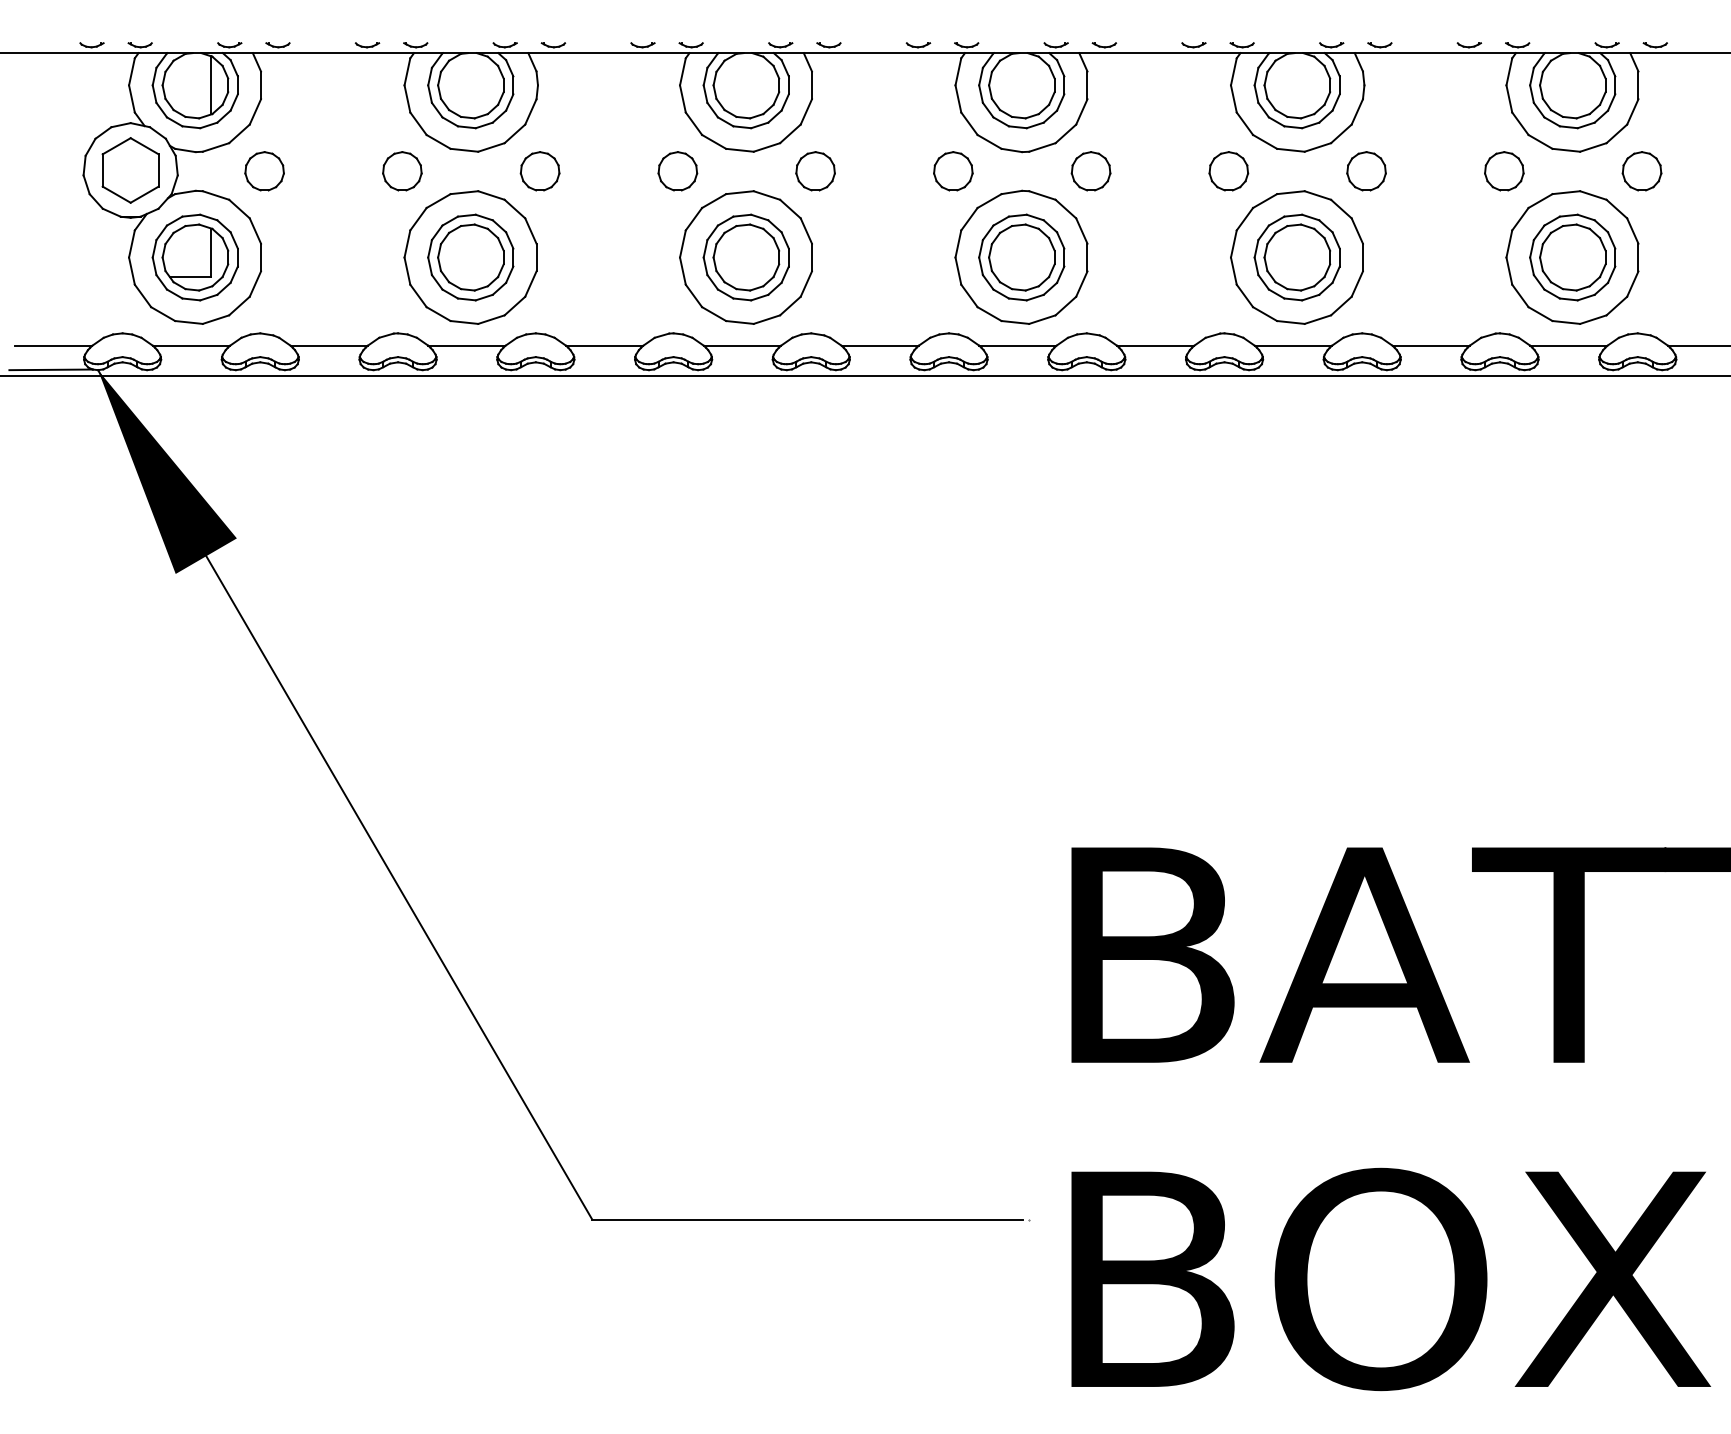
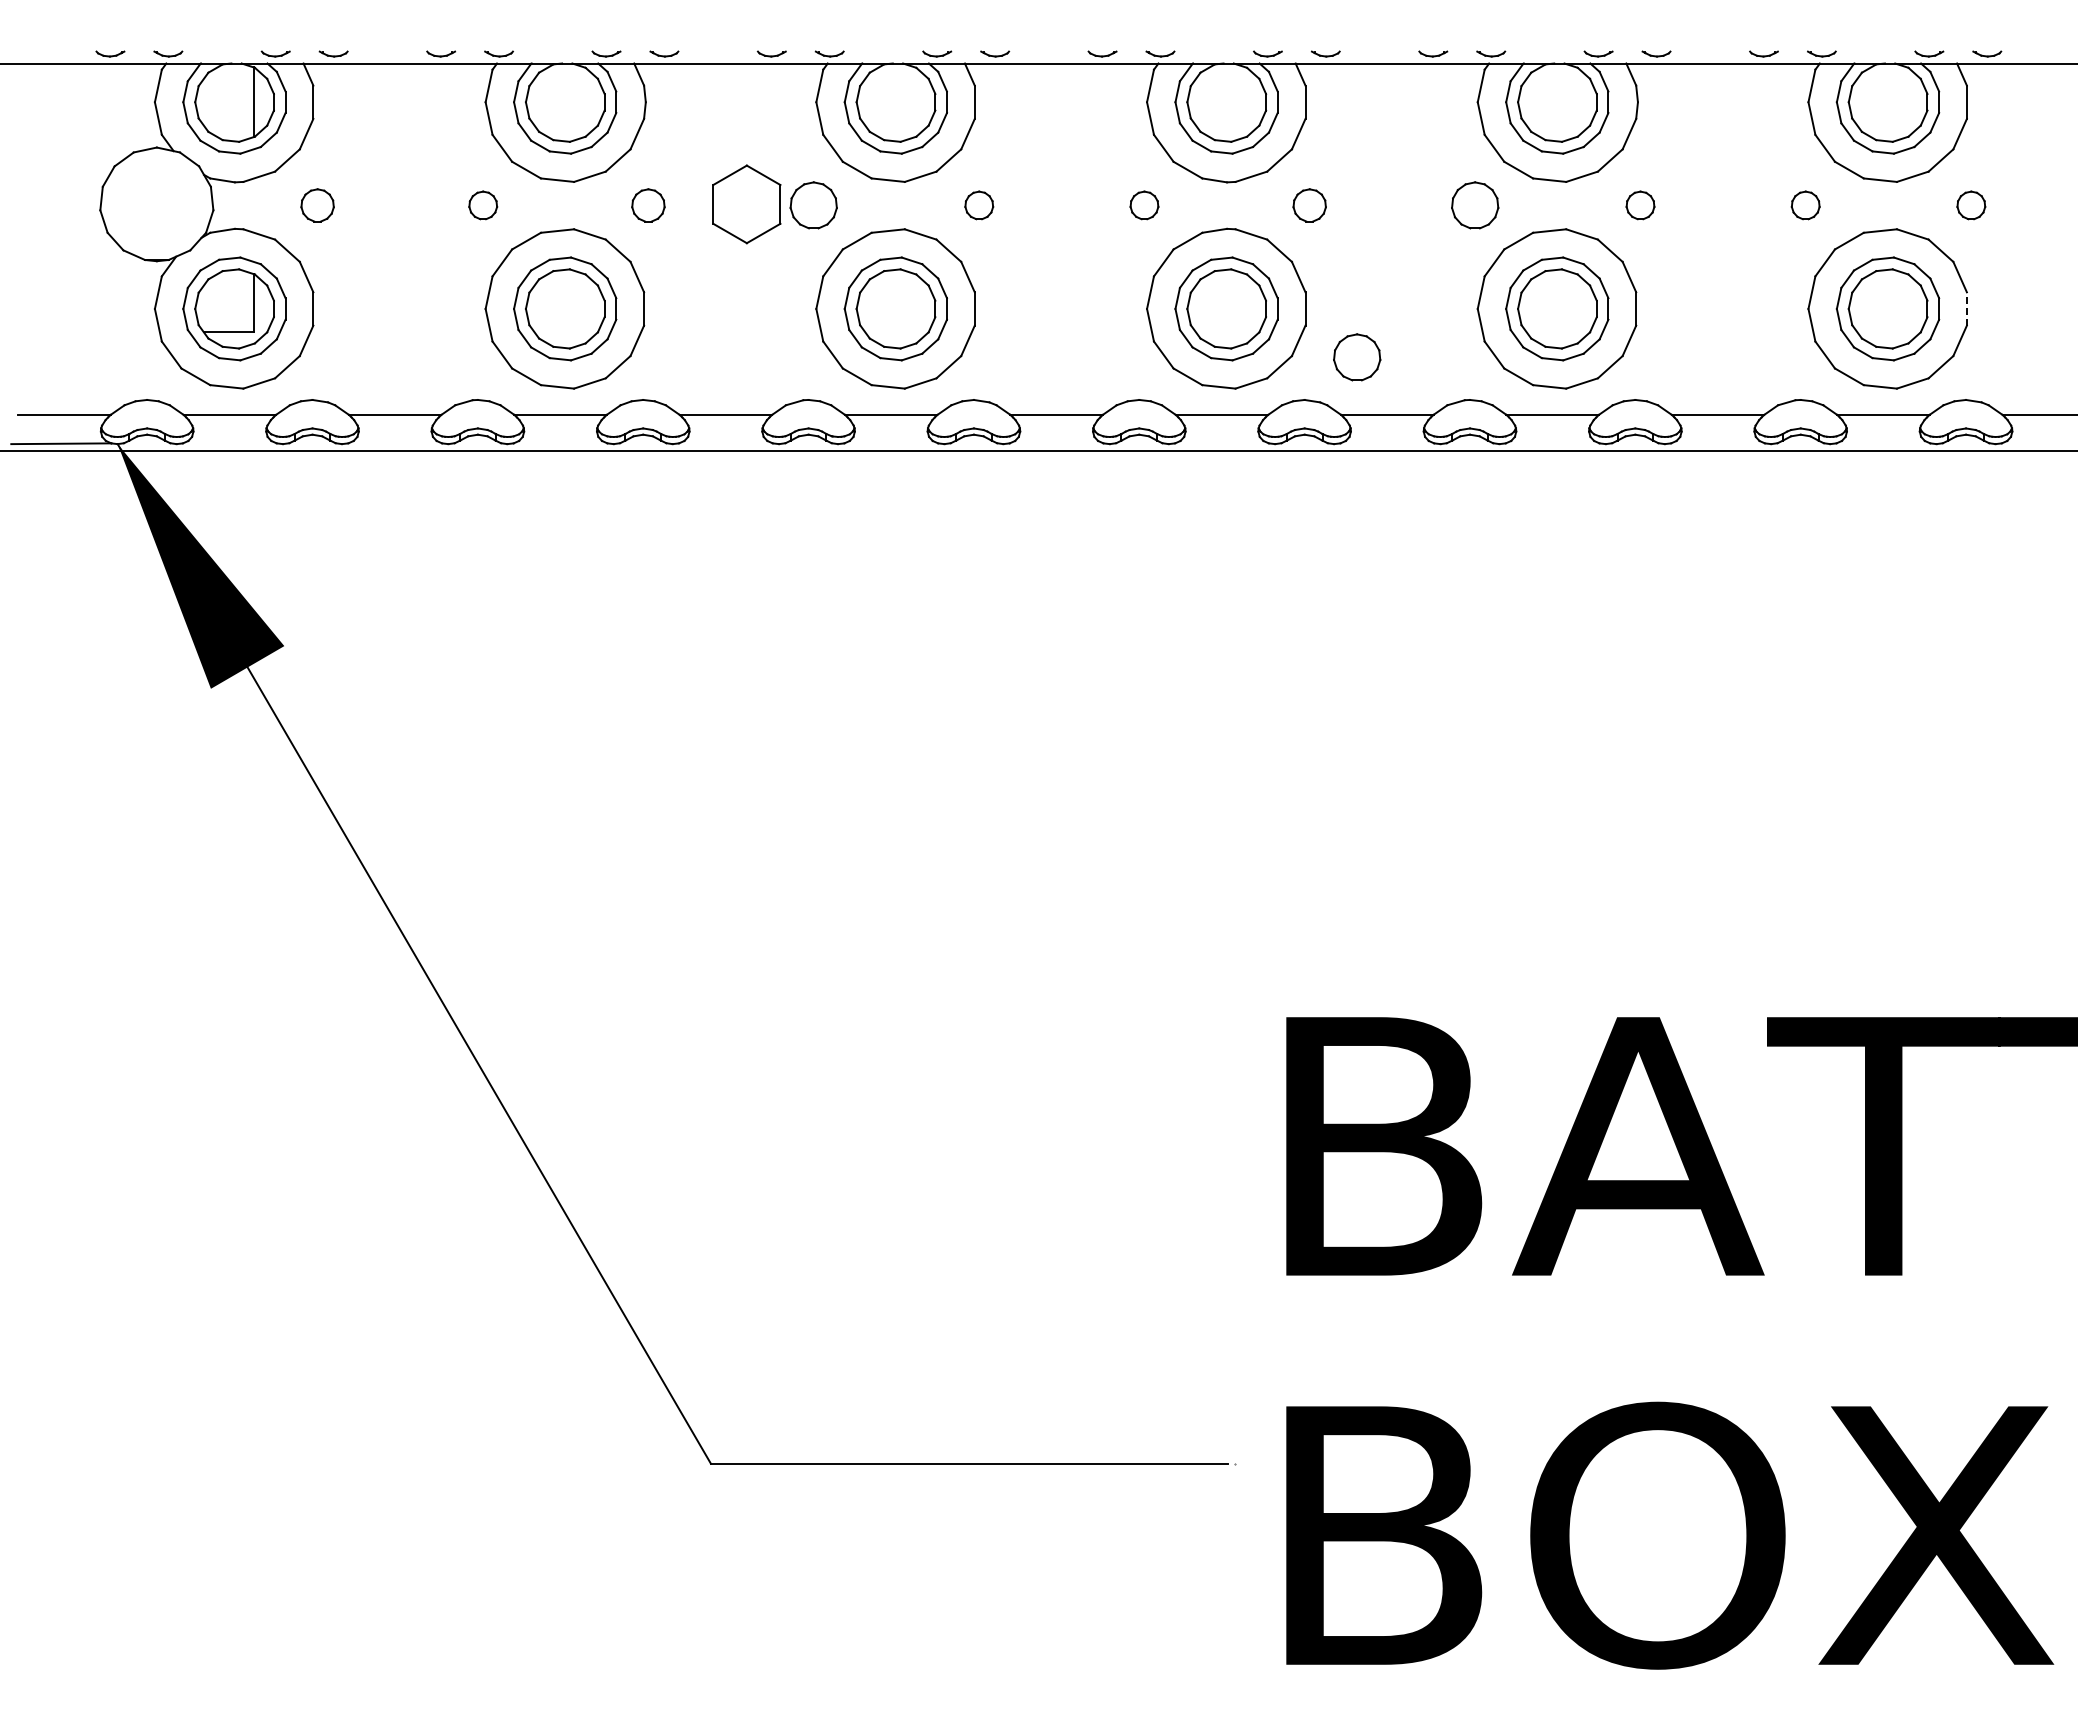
part: (130, 170) -> (746, 204), moved
part: (264, 171) -> (317, 205), size x0.7
part: (402, 171) -> (483, 205), size x0.6
part: (540, 171) -> (648, 205), size x0.7
part: (815, 171) -> (979, 205), size x0.6
part: (953, 171) -> (1144, 205), size x0.6
part: (1090, 171) -> (1309, 205), size x0.7
part: (1366, 171) -> (1640, 205), size x0.6
part: (1503, 171) -> (1805, 205), size x0.6
part: (1642, 171) -> (1971, 205), size x0.6
line: (1638, 257) -> (1966, 308), solid -> dashed
part: (1130, 298) -> (1357, 357), added

